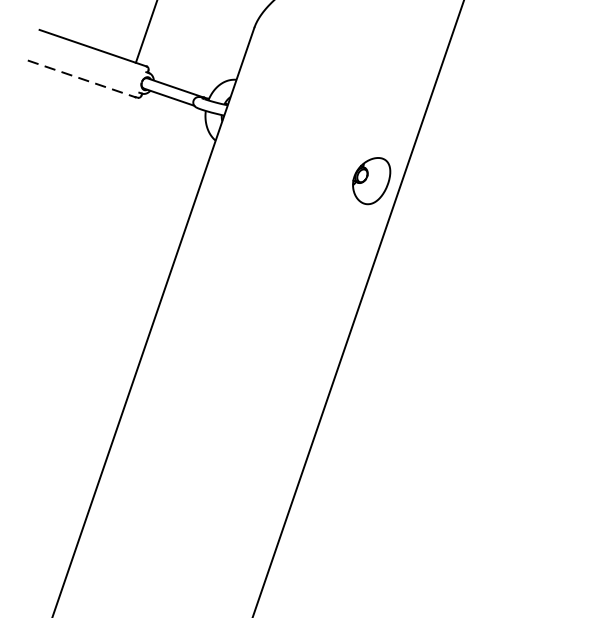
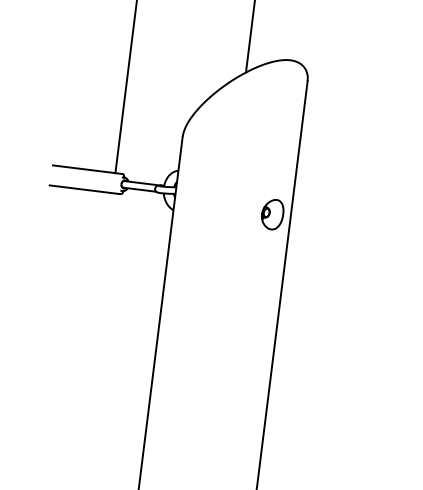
line: (81, 78) -> (84, 189), dashed -> solid

